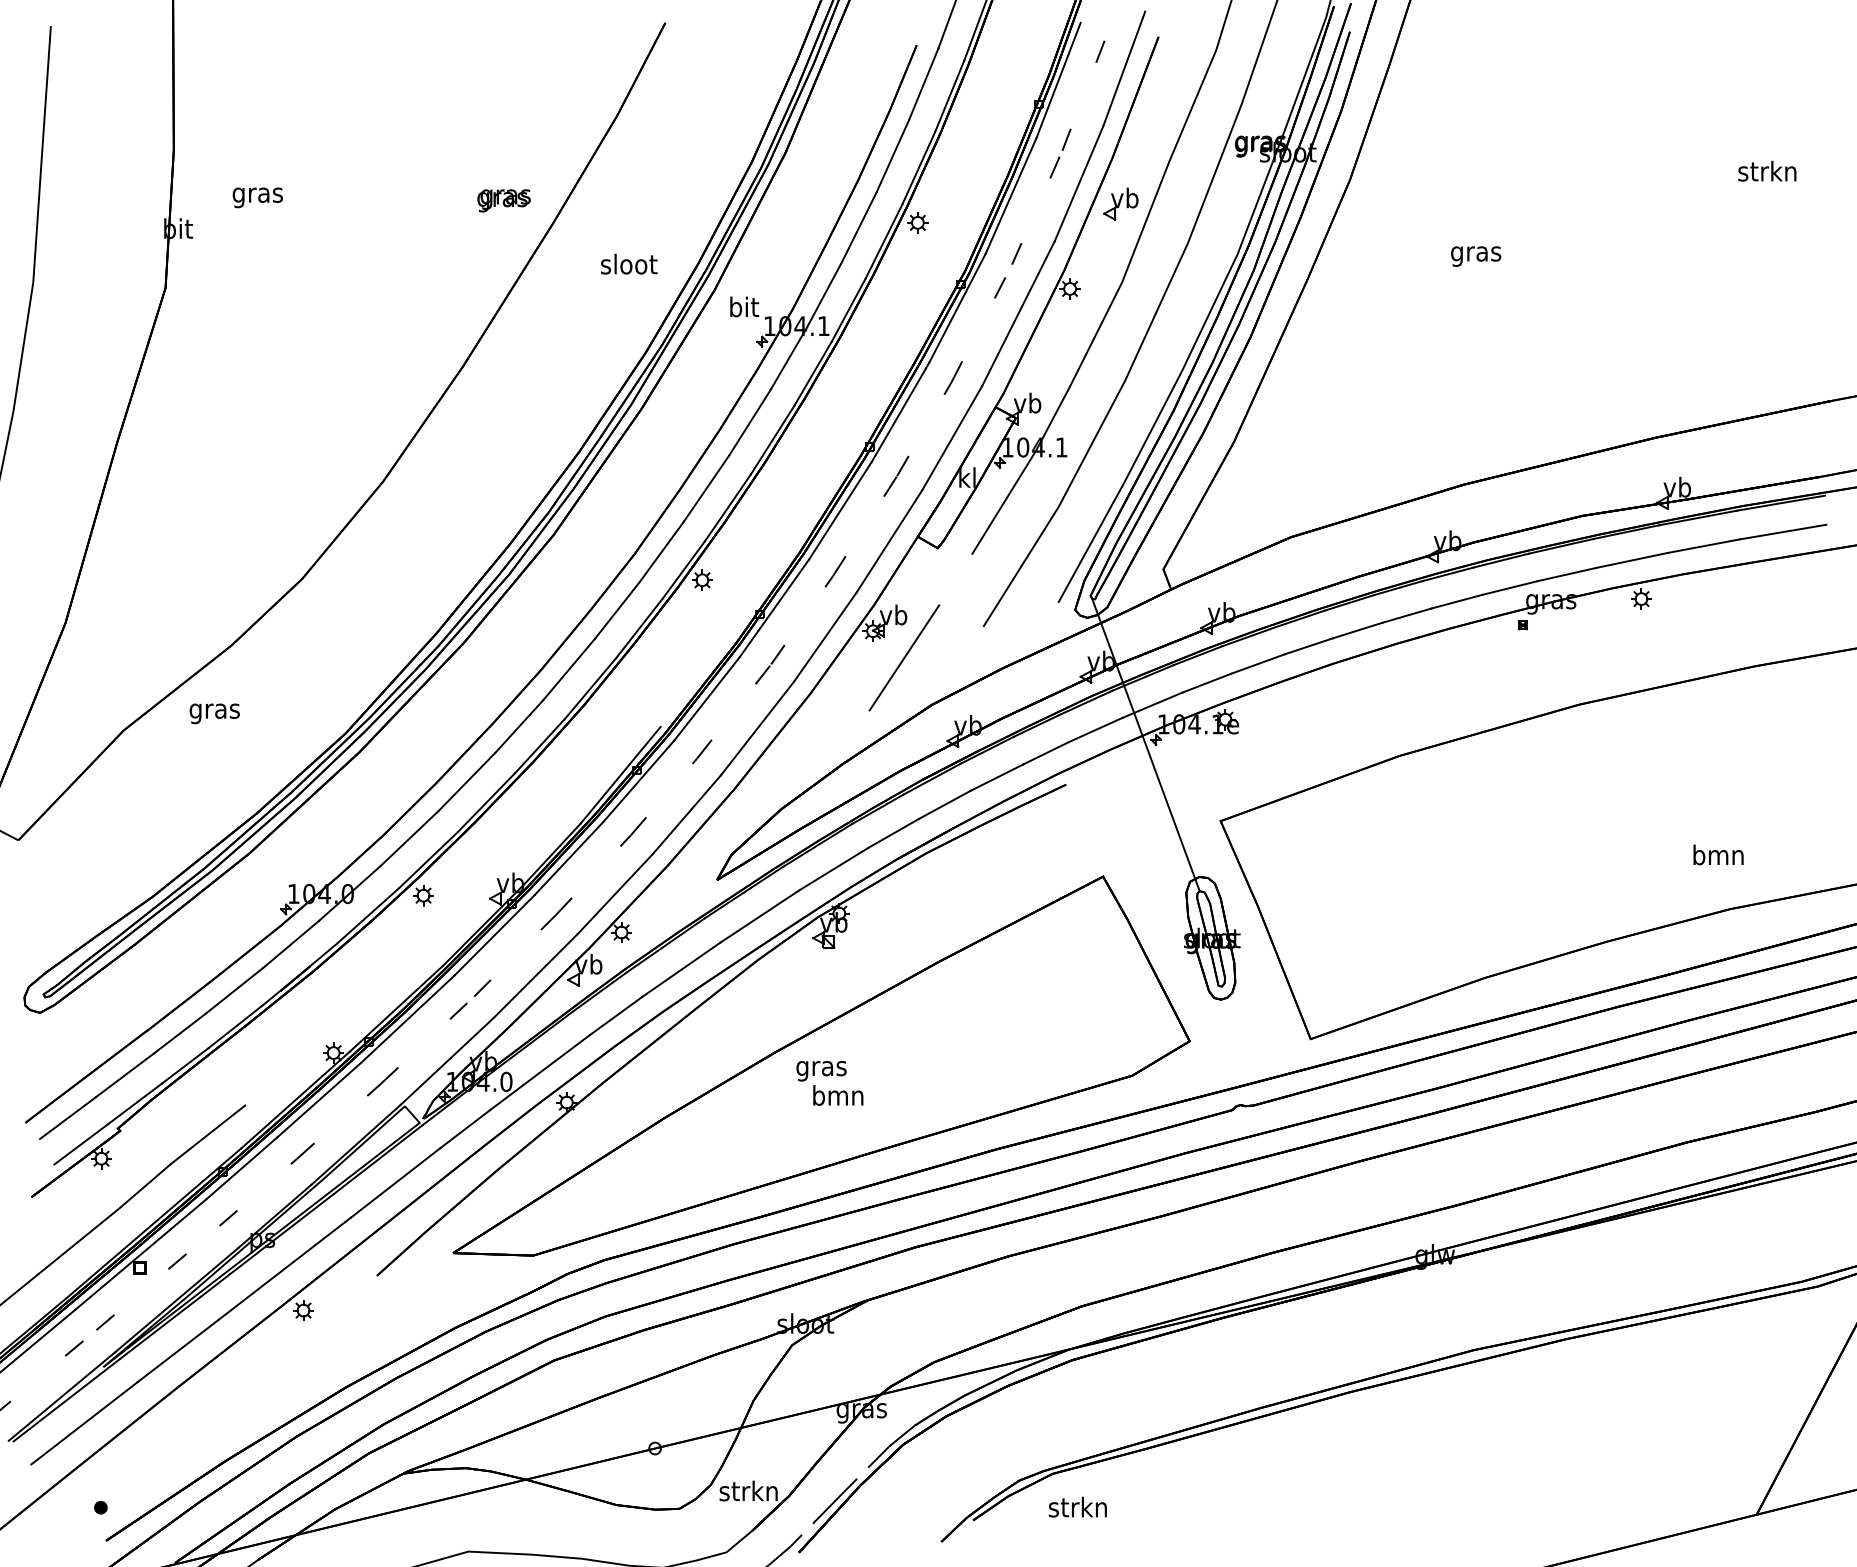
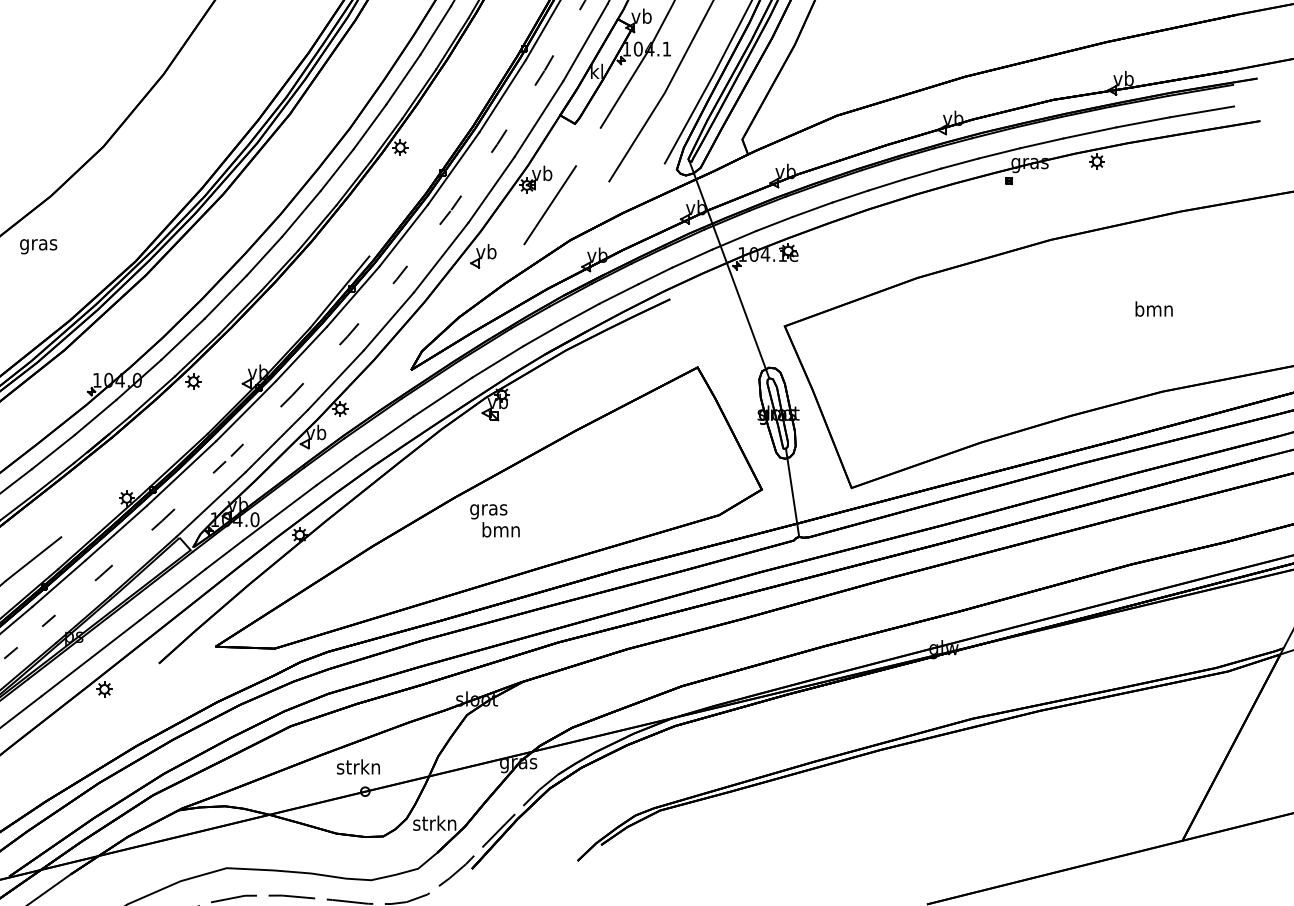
part: (813, 726) -> (482, 256), added
text: (1718, 854) -> (1154, 308), moved
line: (1230, 1044) -> (792, 492), added
text: (1077, 1506) -> (358, 766), moved

